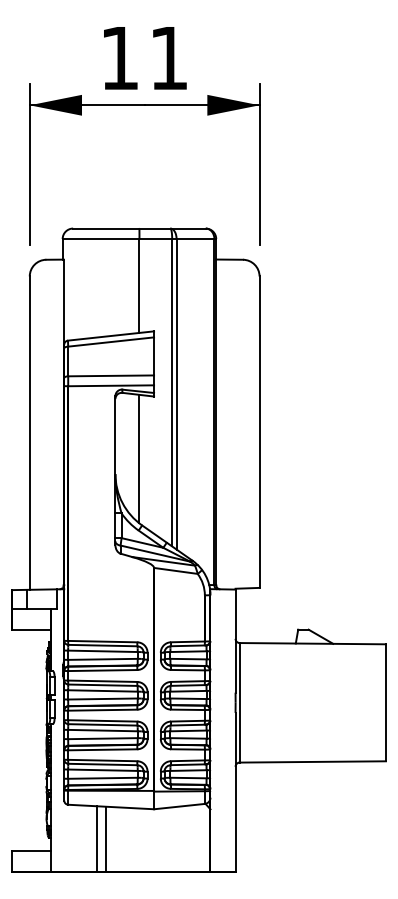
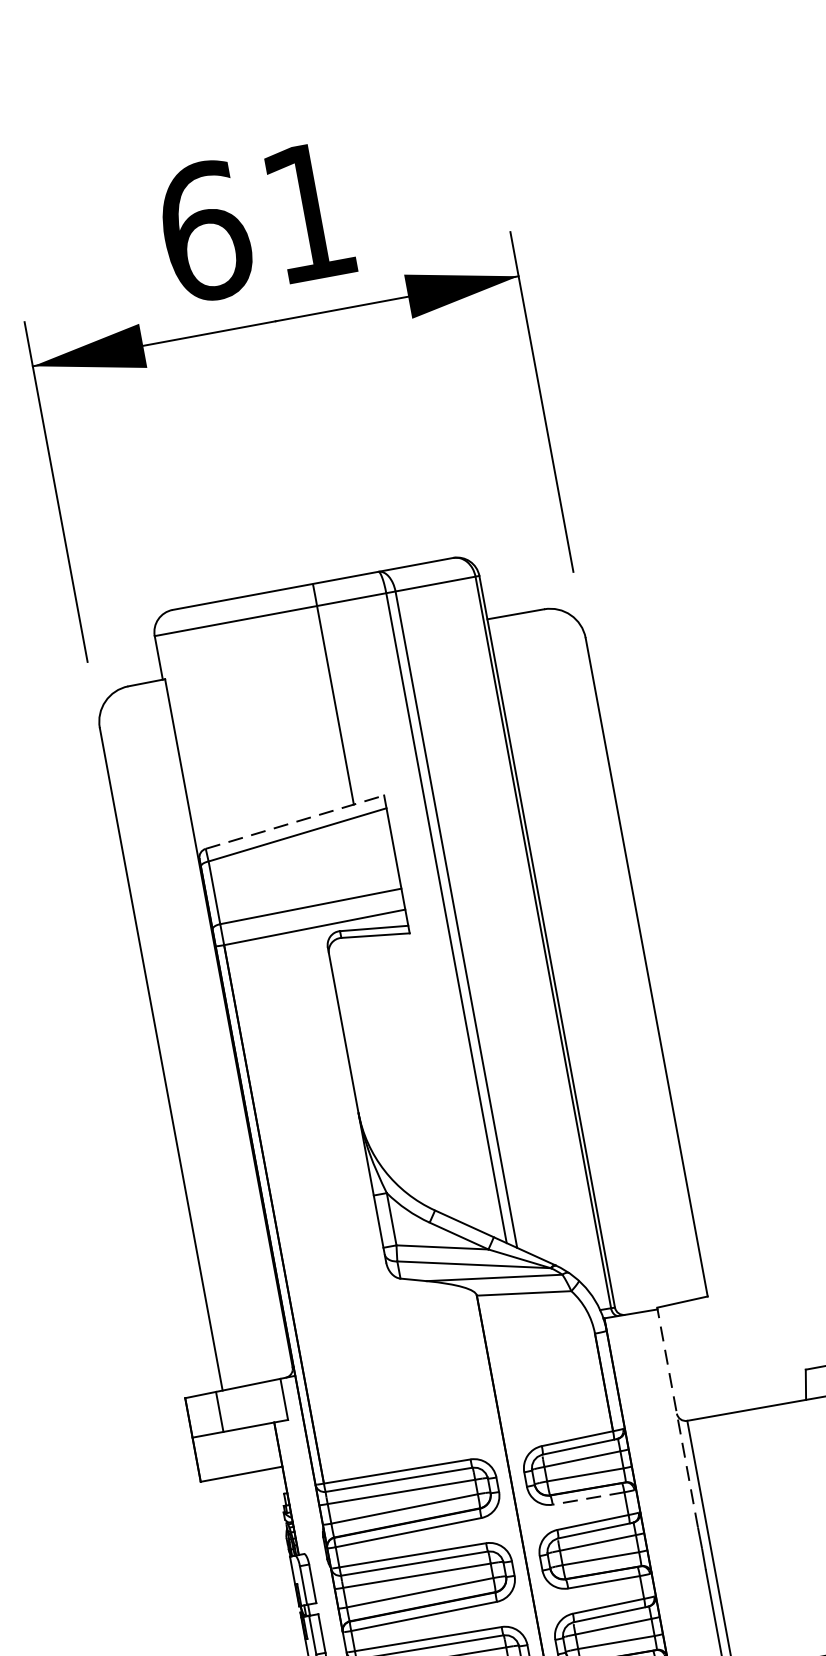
text: (120, 57) -> (205, 229), 11 -> 61
line: (111, 335) -> (295, 820), solid -> dashed
line: (139, 458) -> (403, 1069), removed
line: (235, 640) -> (677, 1417), solid -> dashed
line: (187, 670) -> (587, 1499), solid -> dashed

